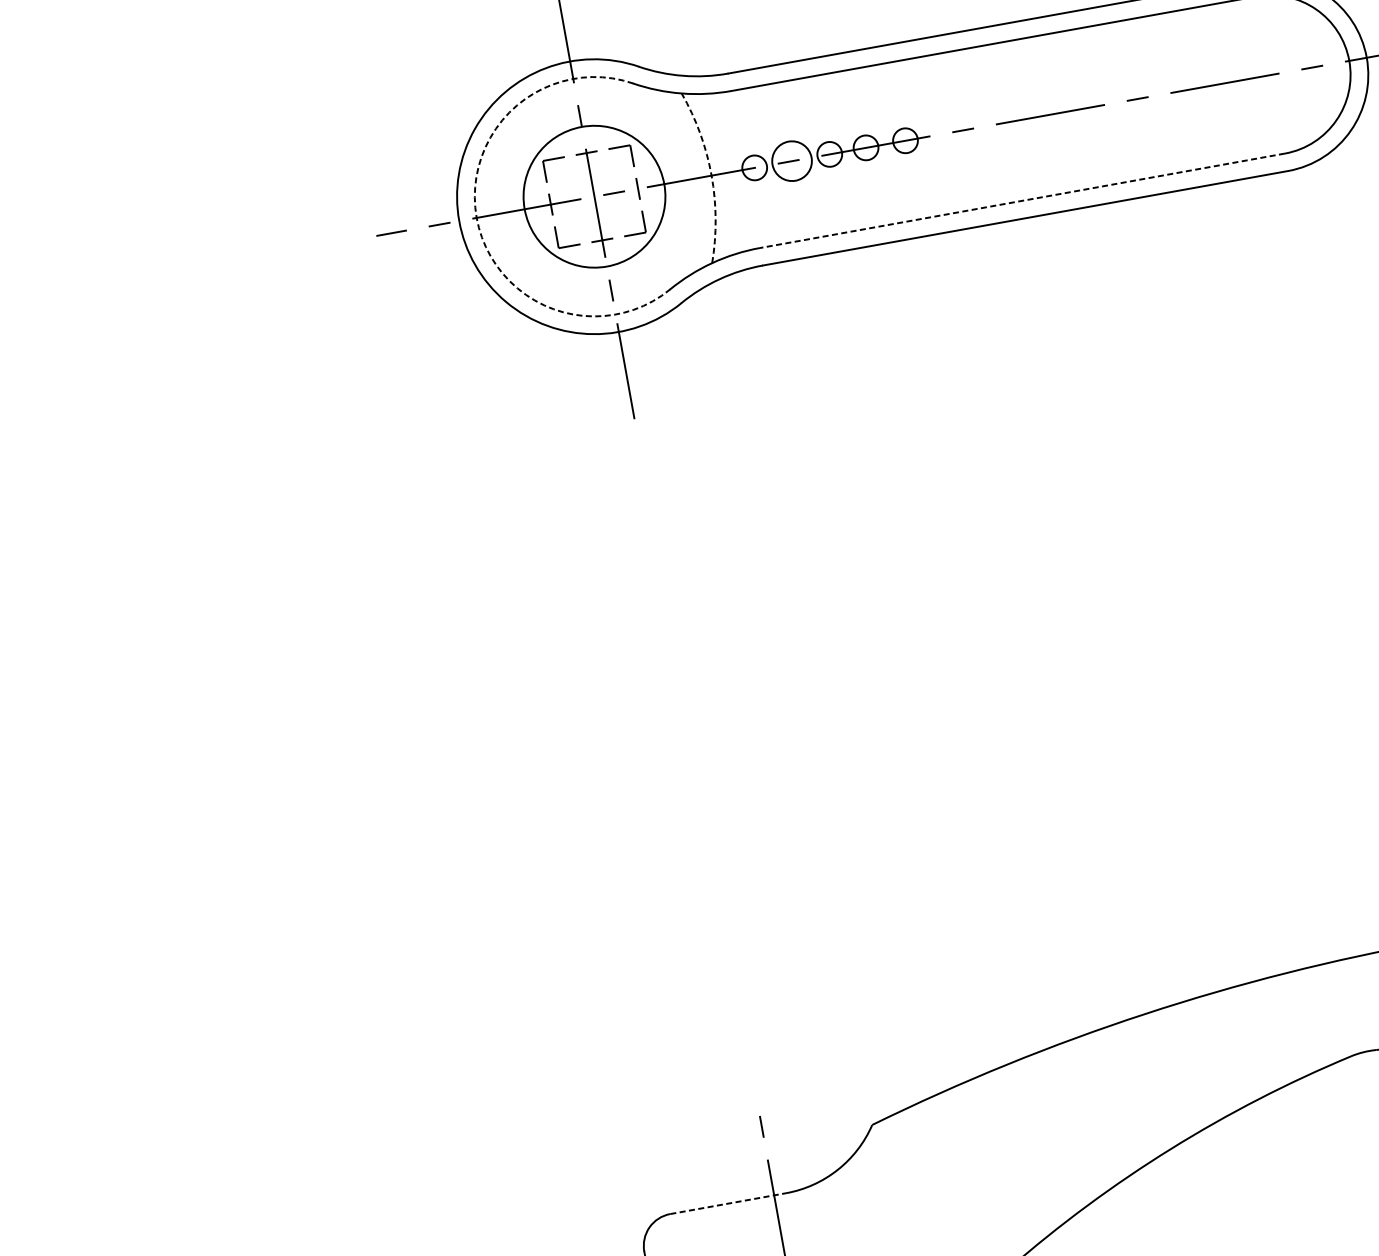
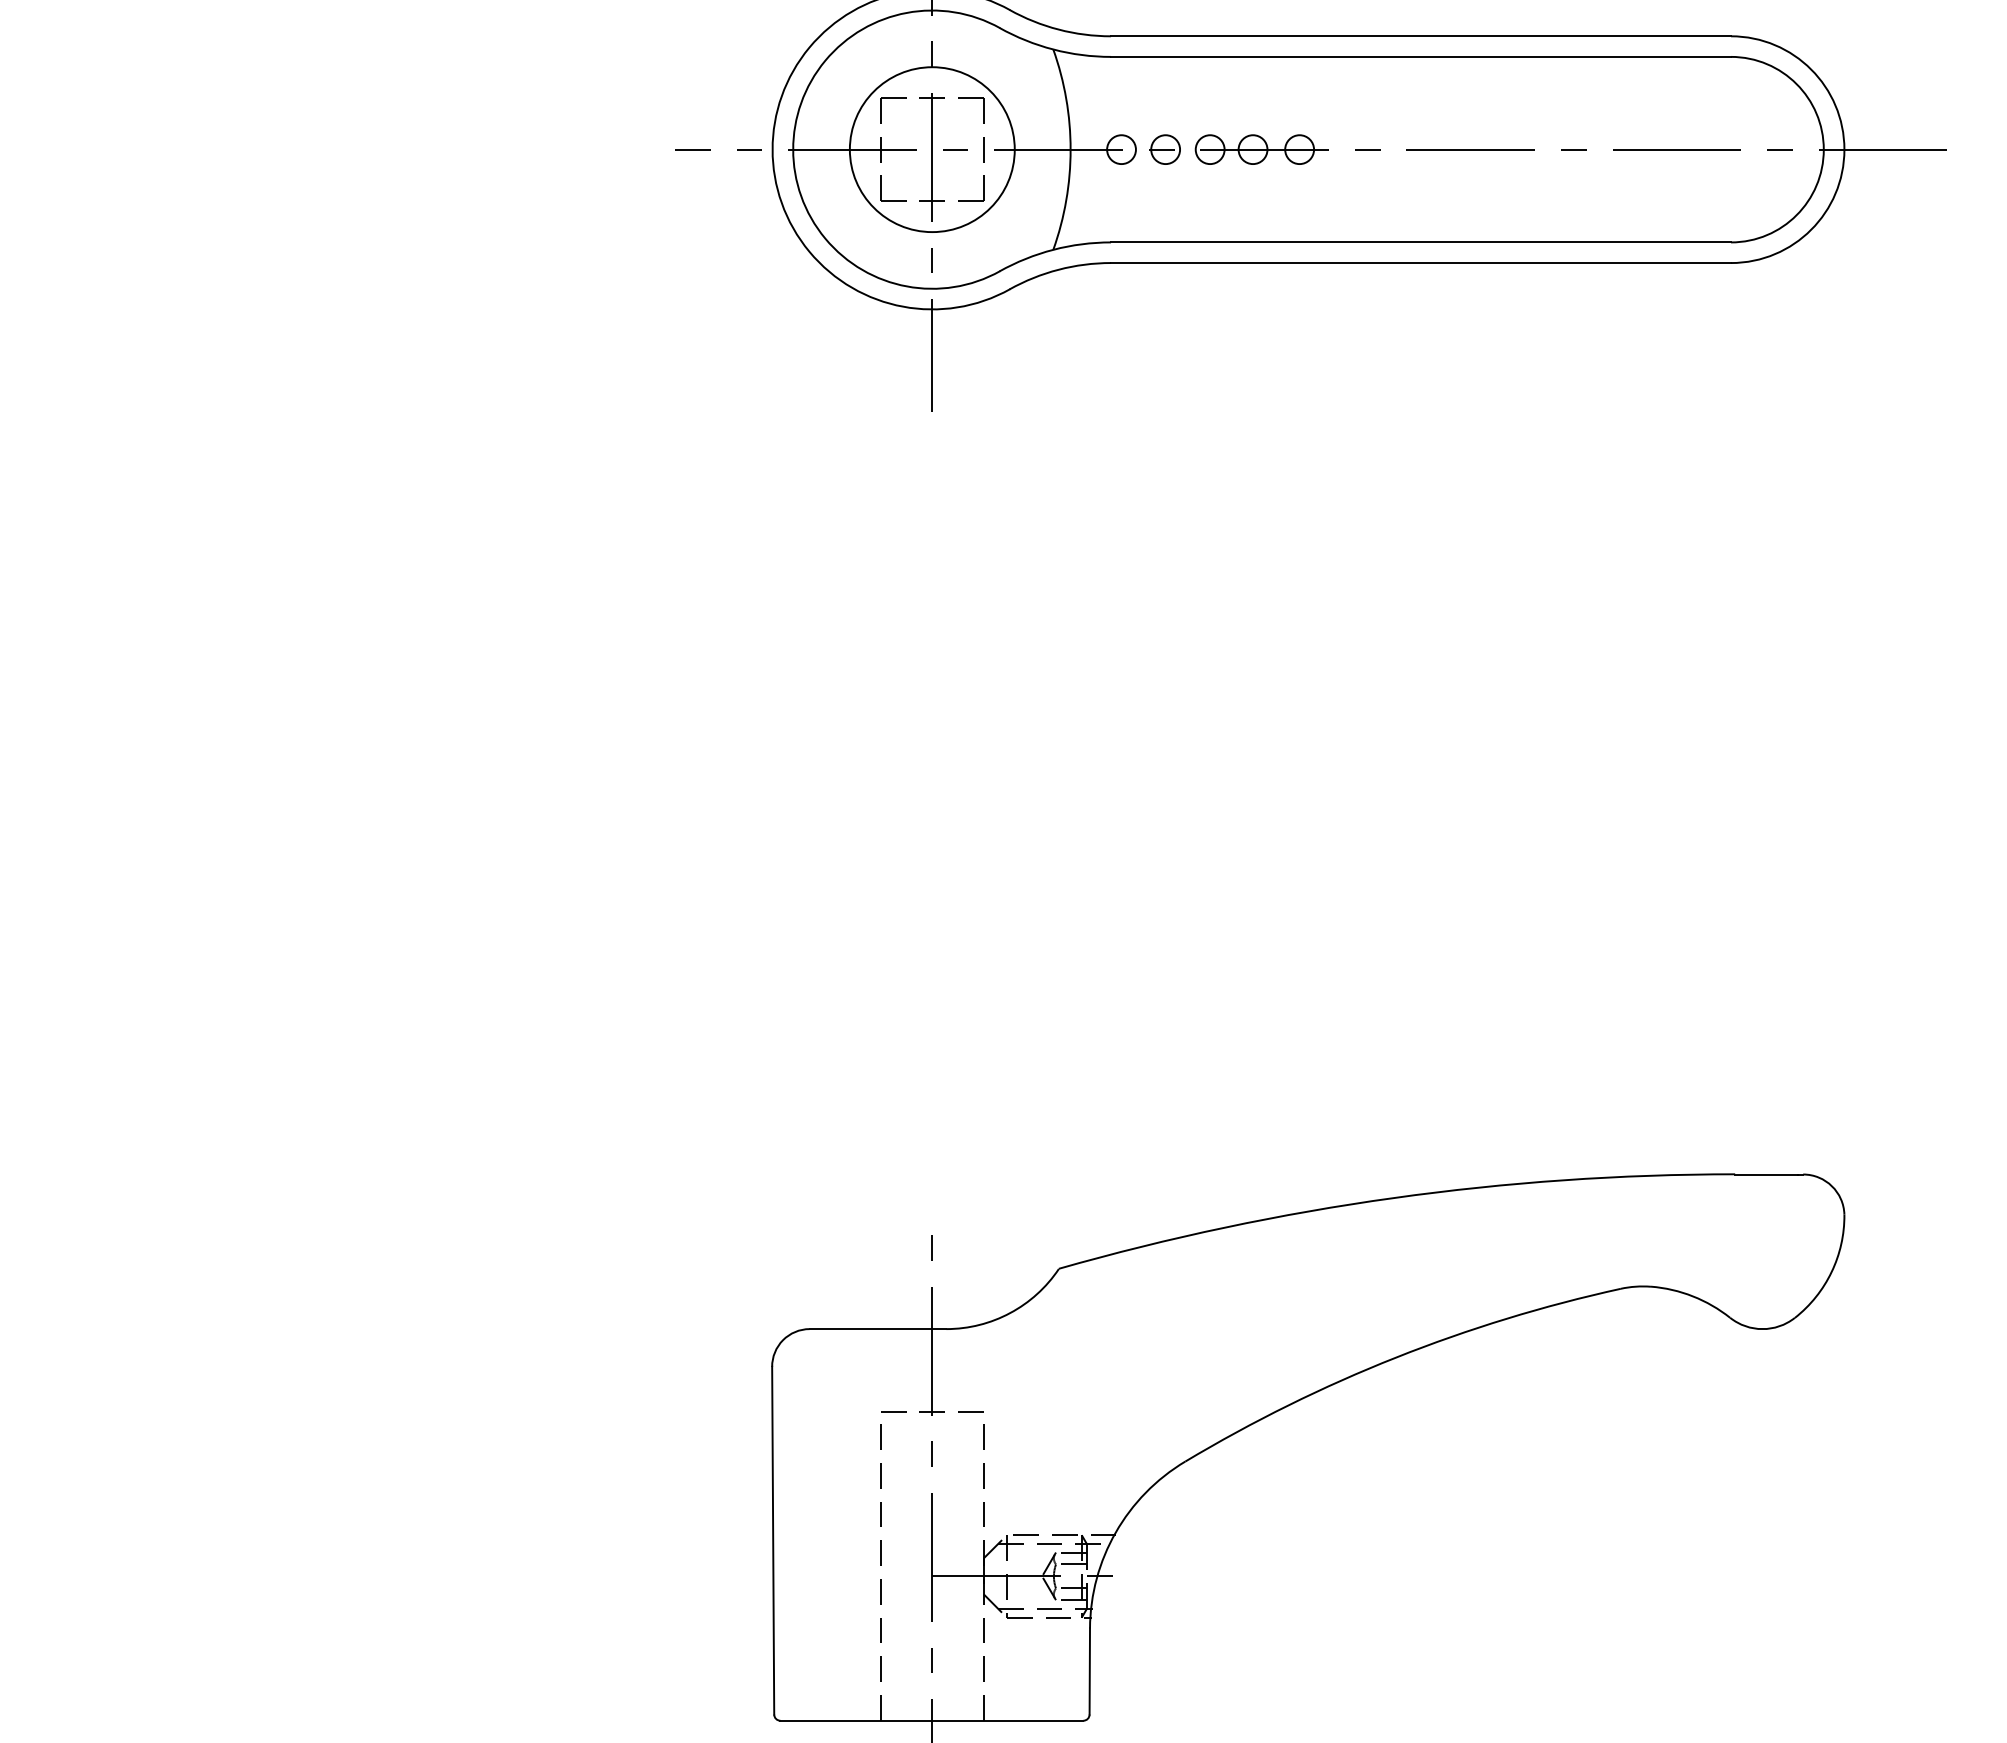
circle: (791, 161) -> (1165, 149), size x0.62
arc: (711, 175) -> (1070, 149), dashed -> solid
line: (1021, 200) -> (1420, 242), dashed -> solid
arc: (476, 217) -> (793, 149), dashed -> solid
line: (728, 1203) -> (878, 1329), dashed -> solid

